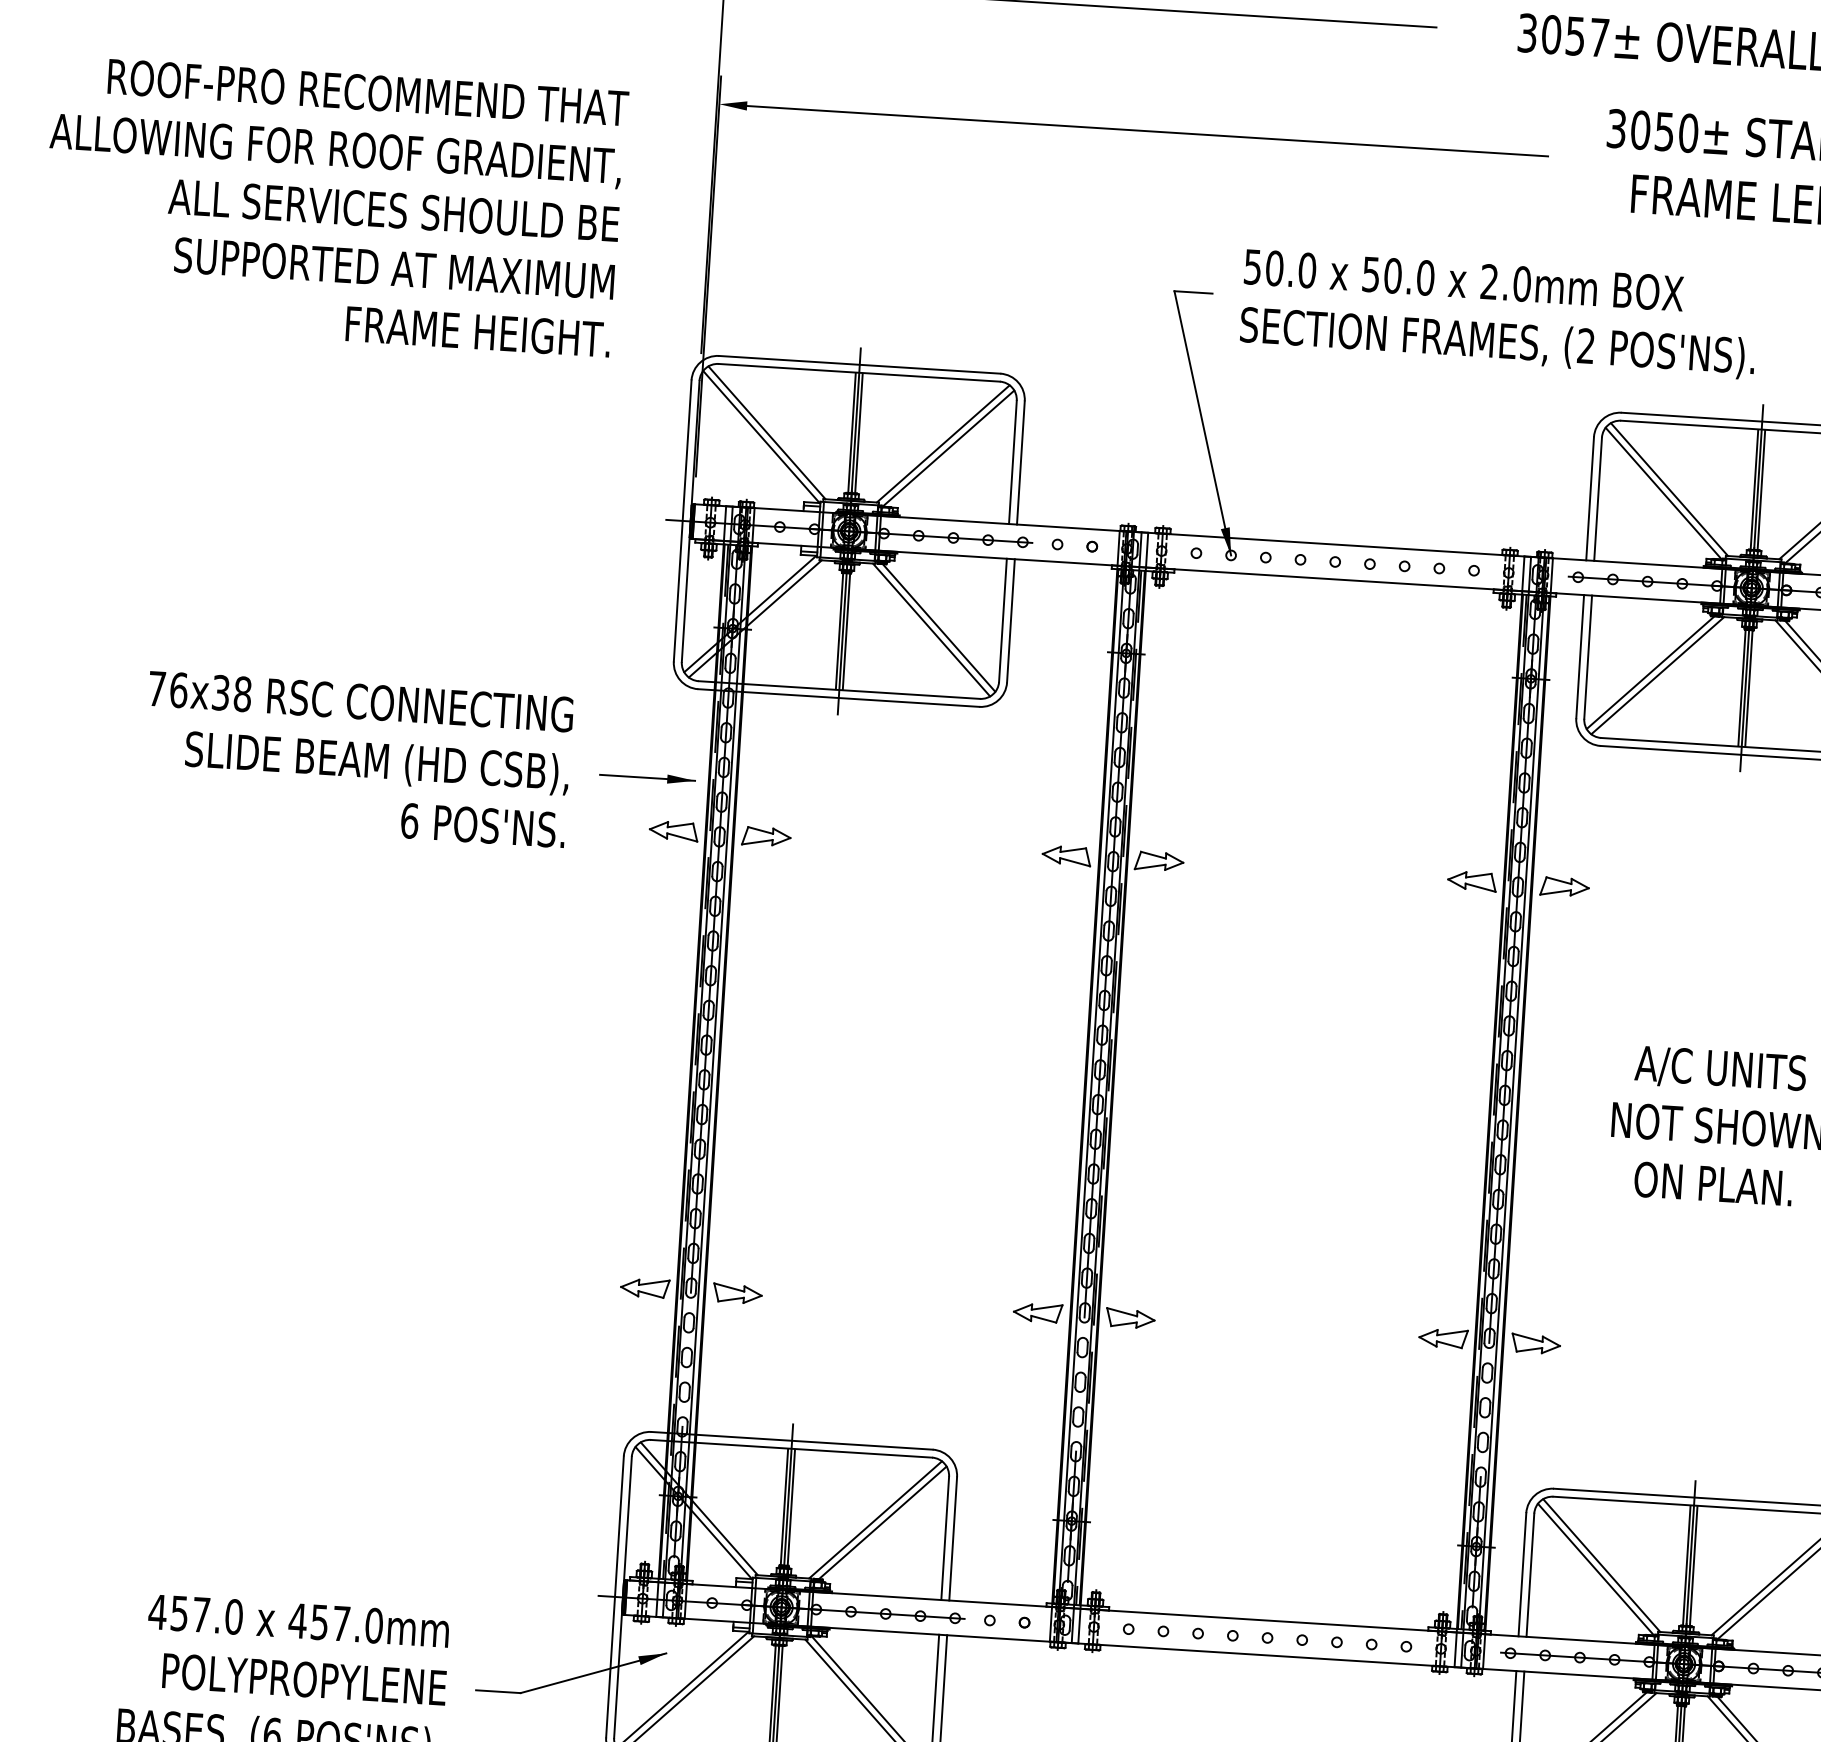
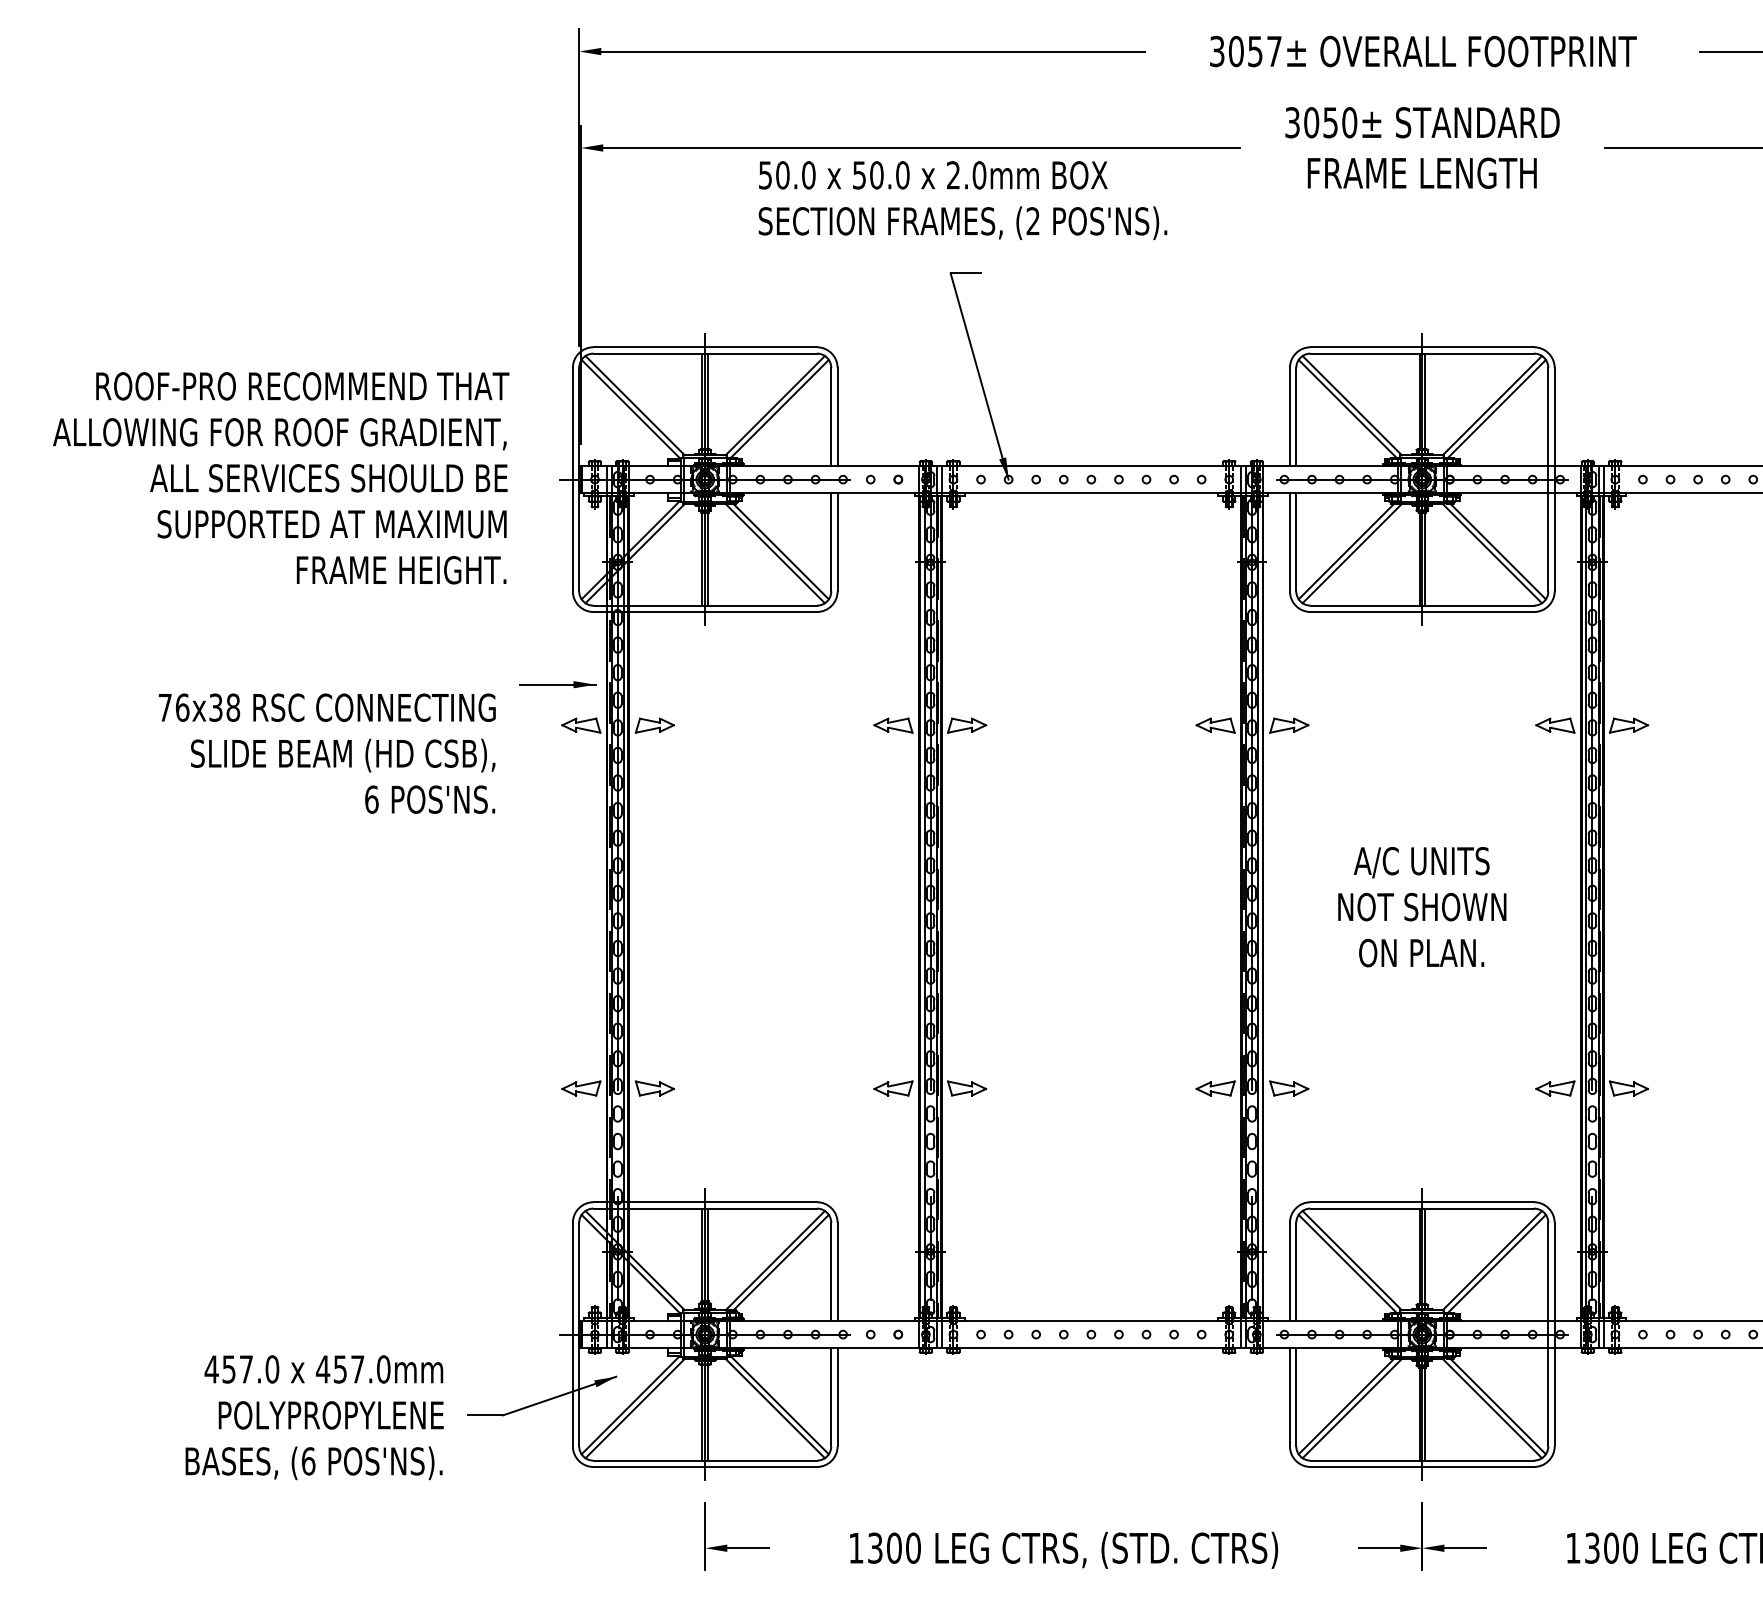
text: (334, 206) -> (281, 478), moved
text: (1498, 314) -> (962, 200), moved
text: (357, 759) -> (327, 753), moved

